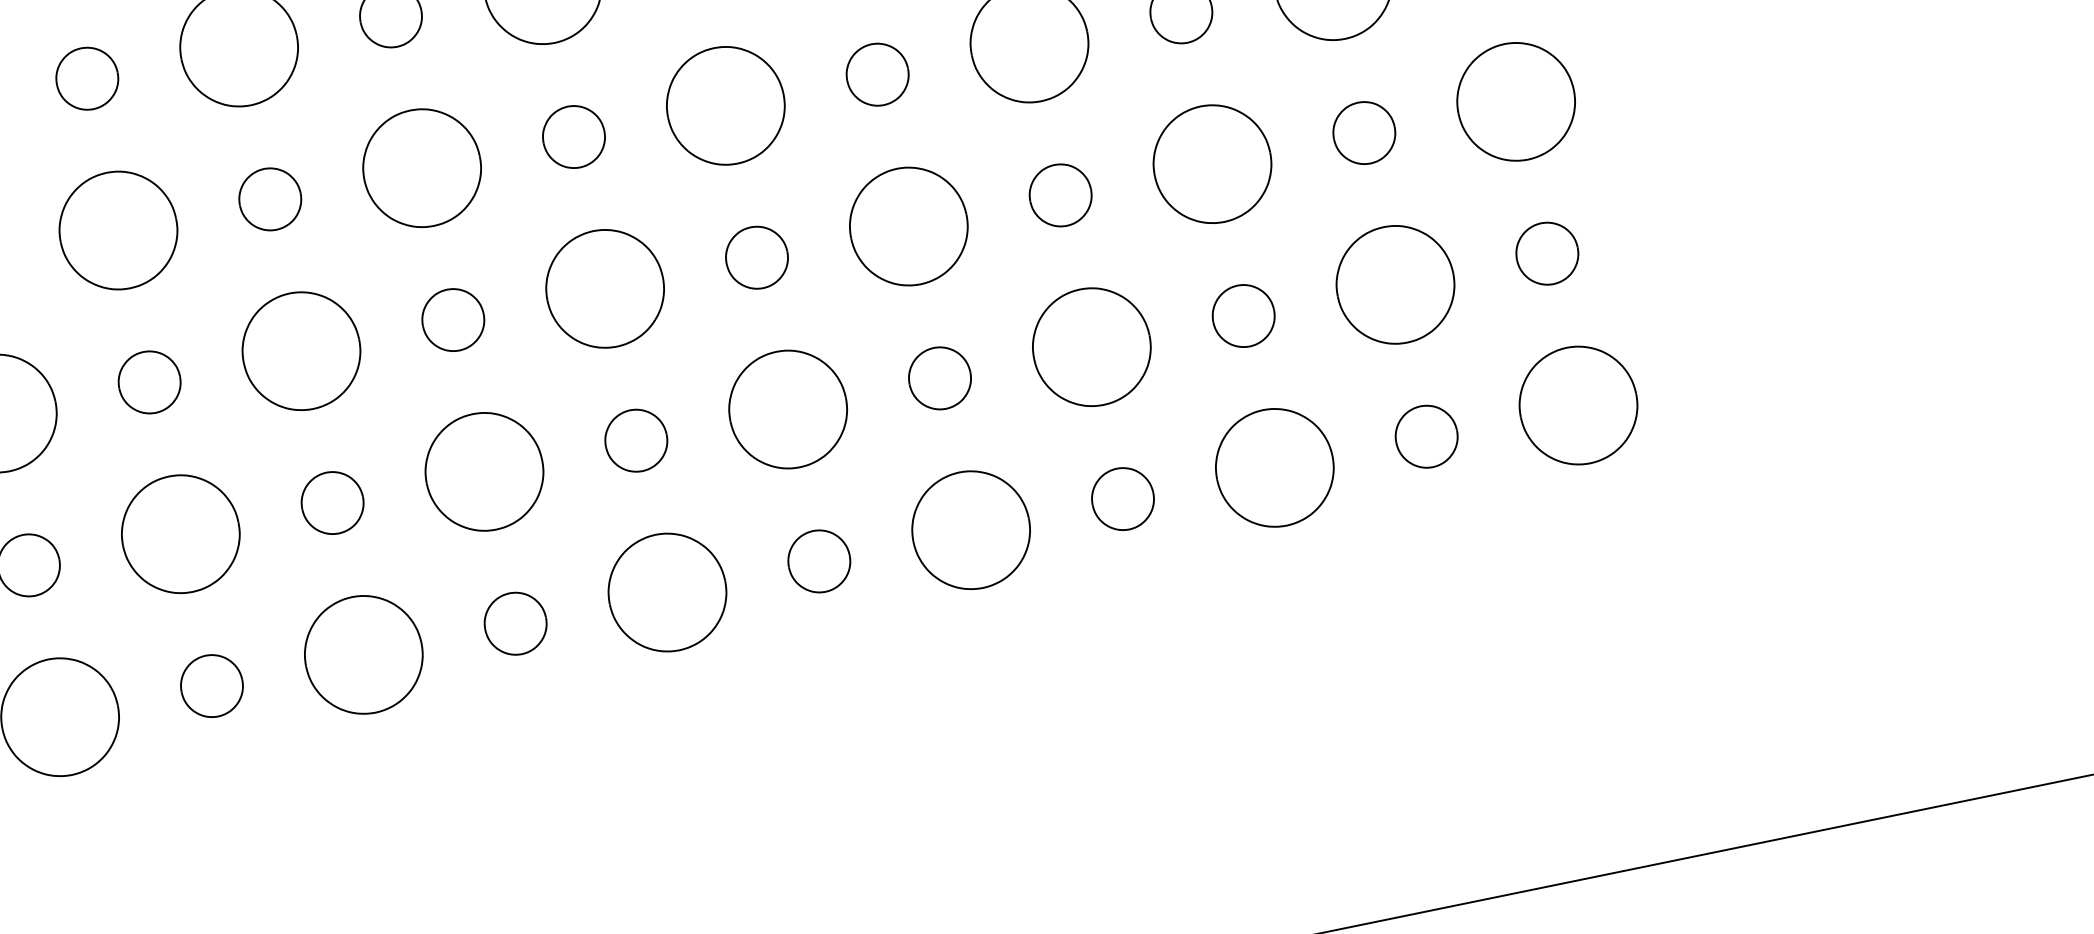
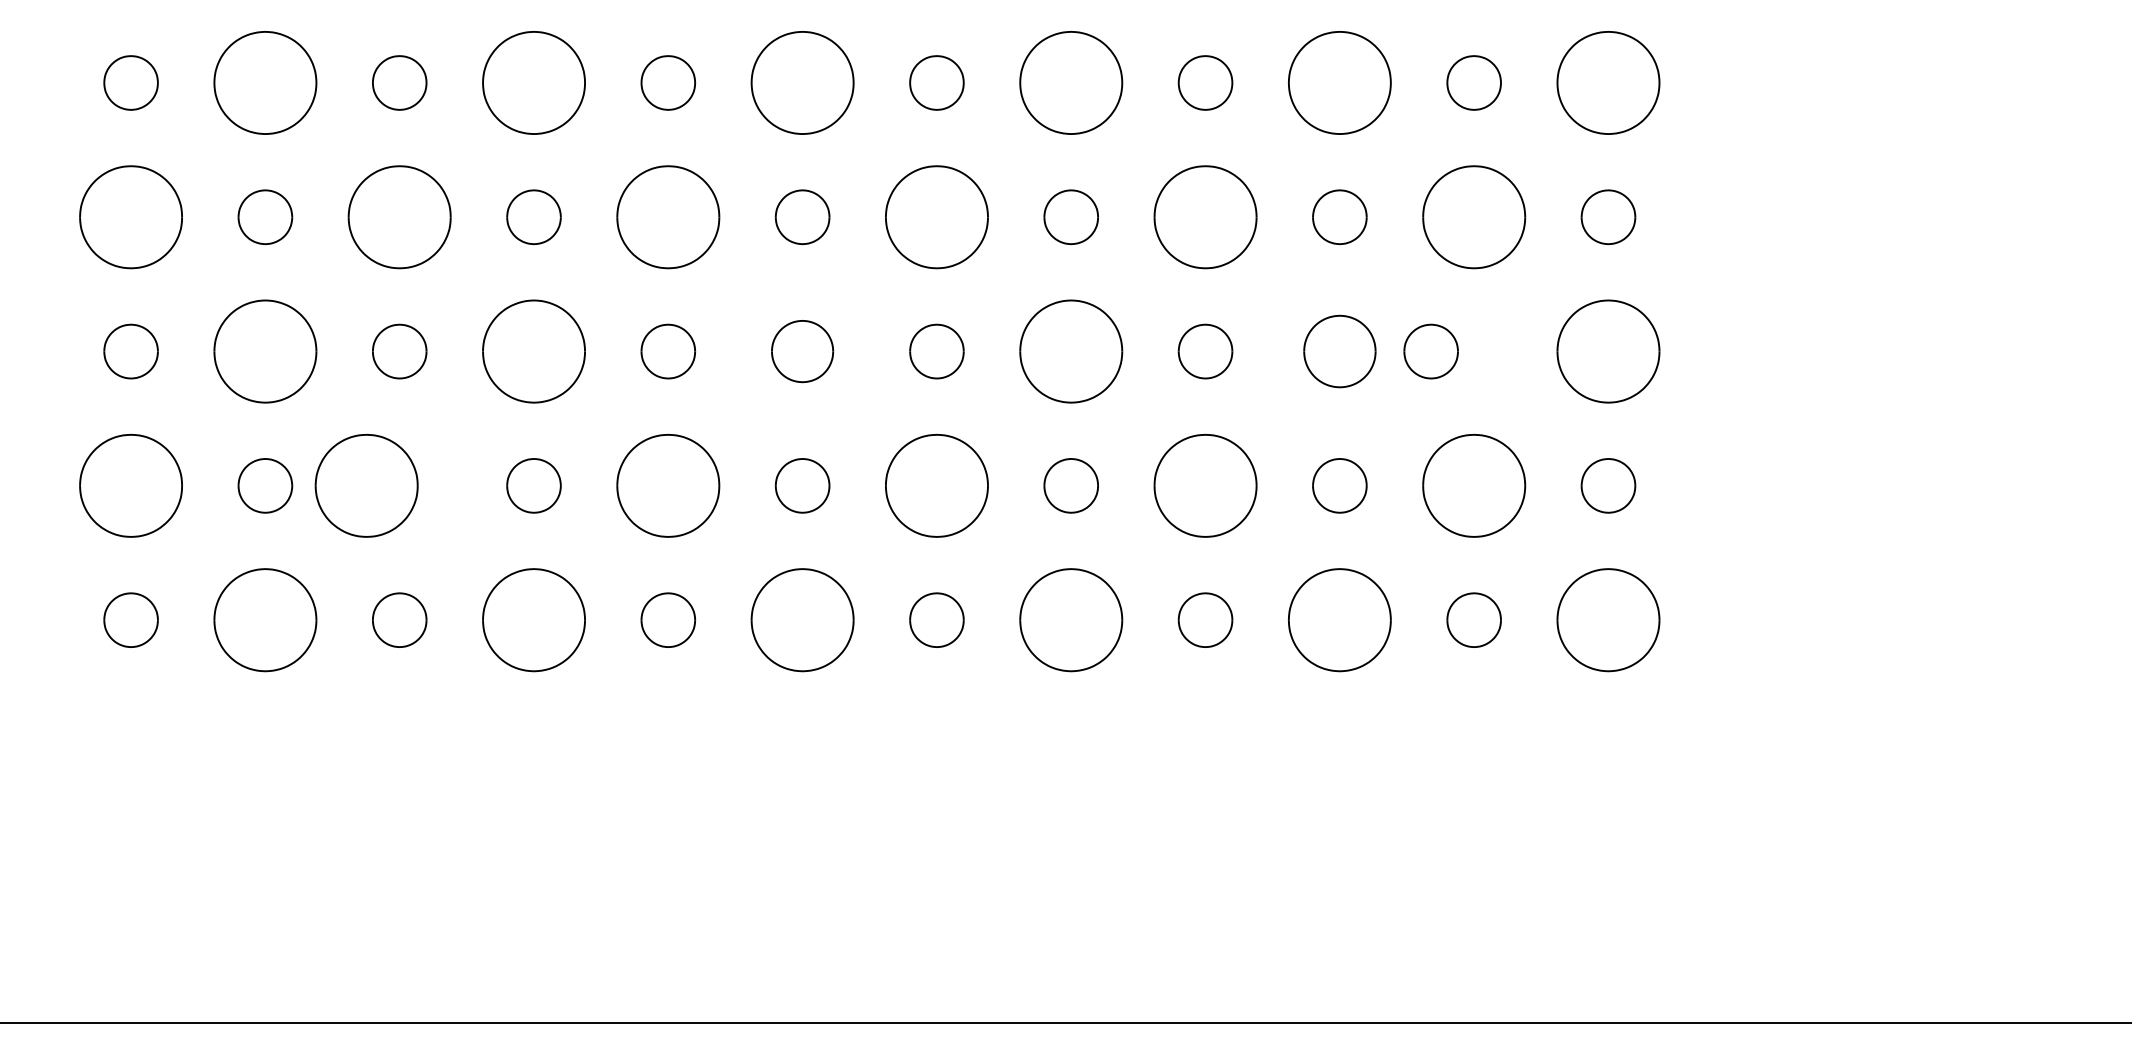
part: (1363, 133) -> (1430, 351), moved
part: (1212, 164) -> (1339, 351), size x0.7
part: (604, 288) -> (802, 351), size x0.6
part: (180, 533) -> (366, 485), moved

